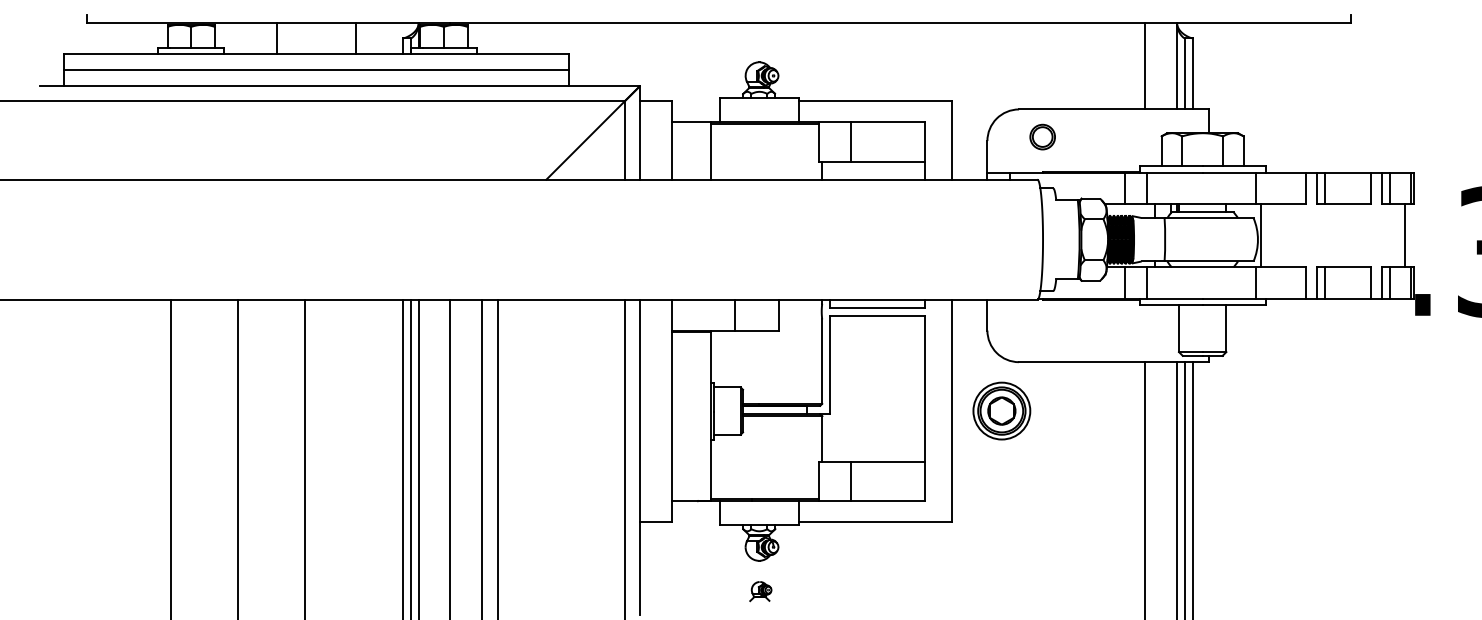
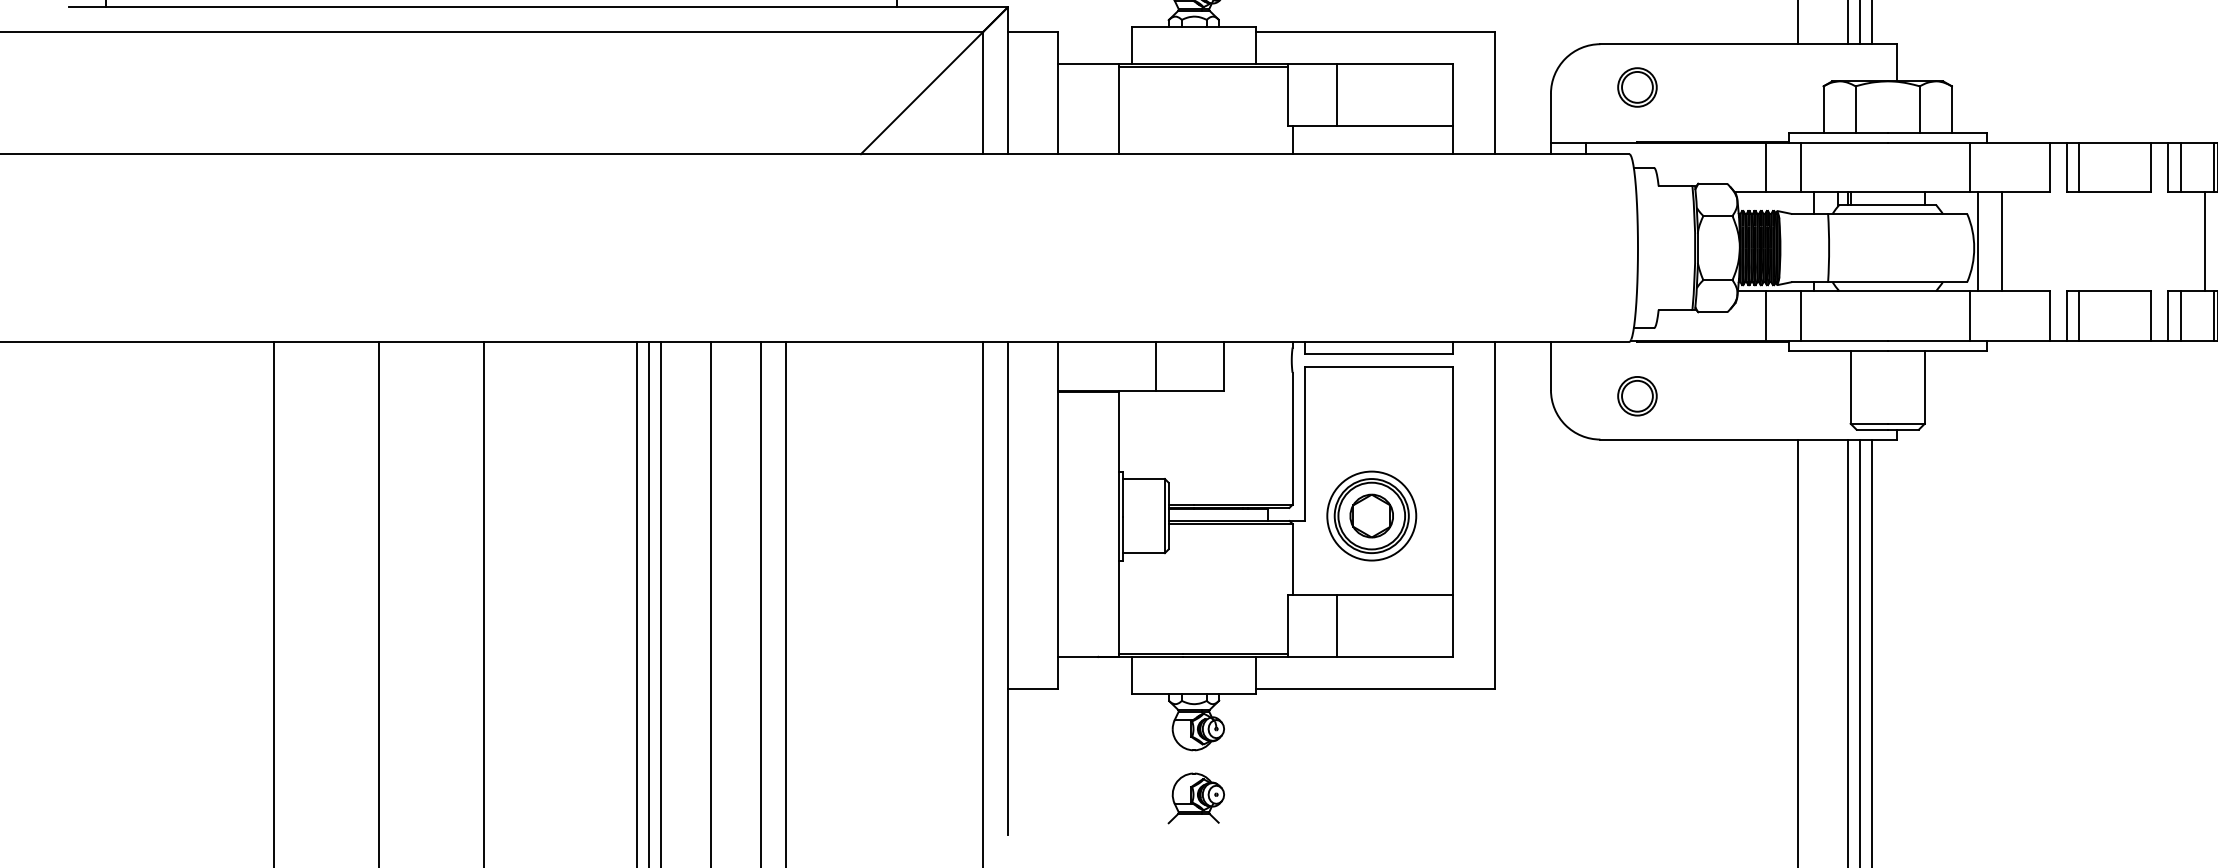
line: (1275, 235) -> (2001, 241), added
part: (1042, 334) -> (1637, 396), added
part: (1001, 410) -> (1371, 515), moved
part: (760, 591) -> (1195, 798), size x1.67

